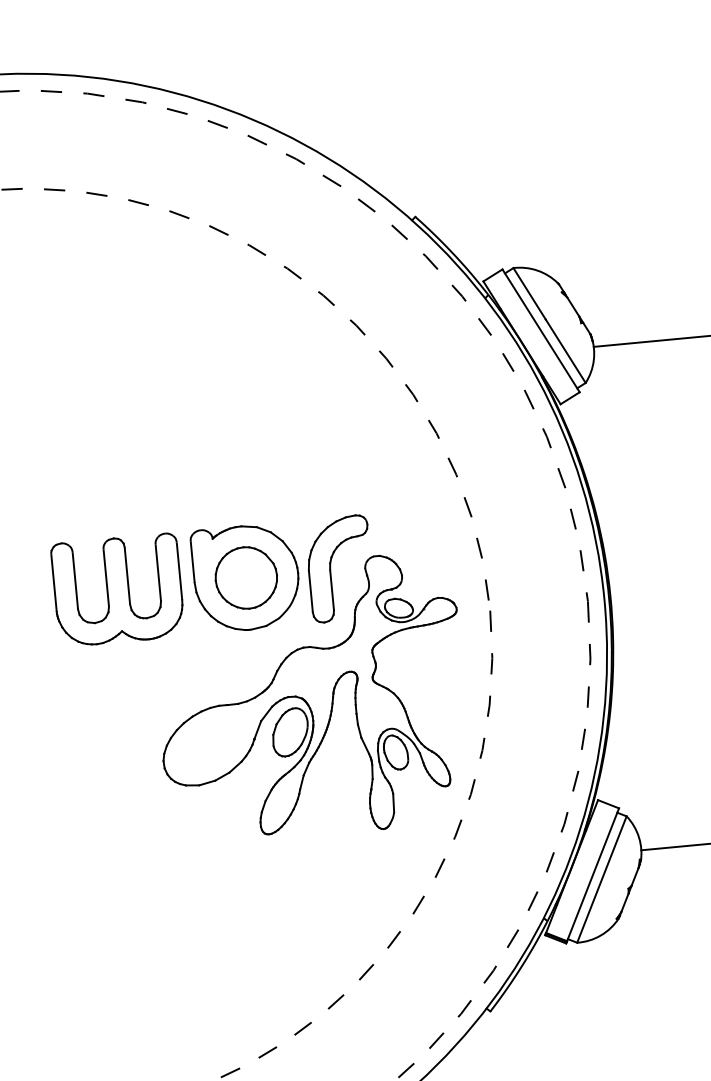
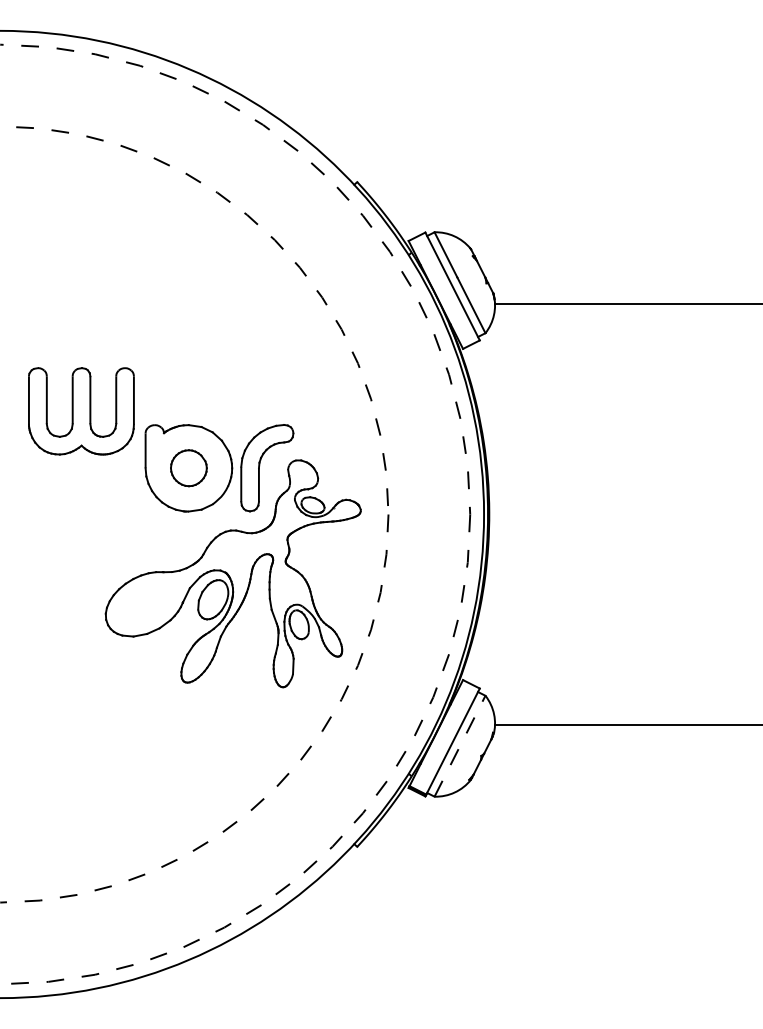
part: (245, 577) -> (188, 467), size x0.7
part: (118, 590) -> (81, 411), moved
line: (602, 879) -> (460, 746), solid -> dashed

